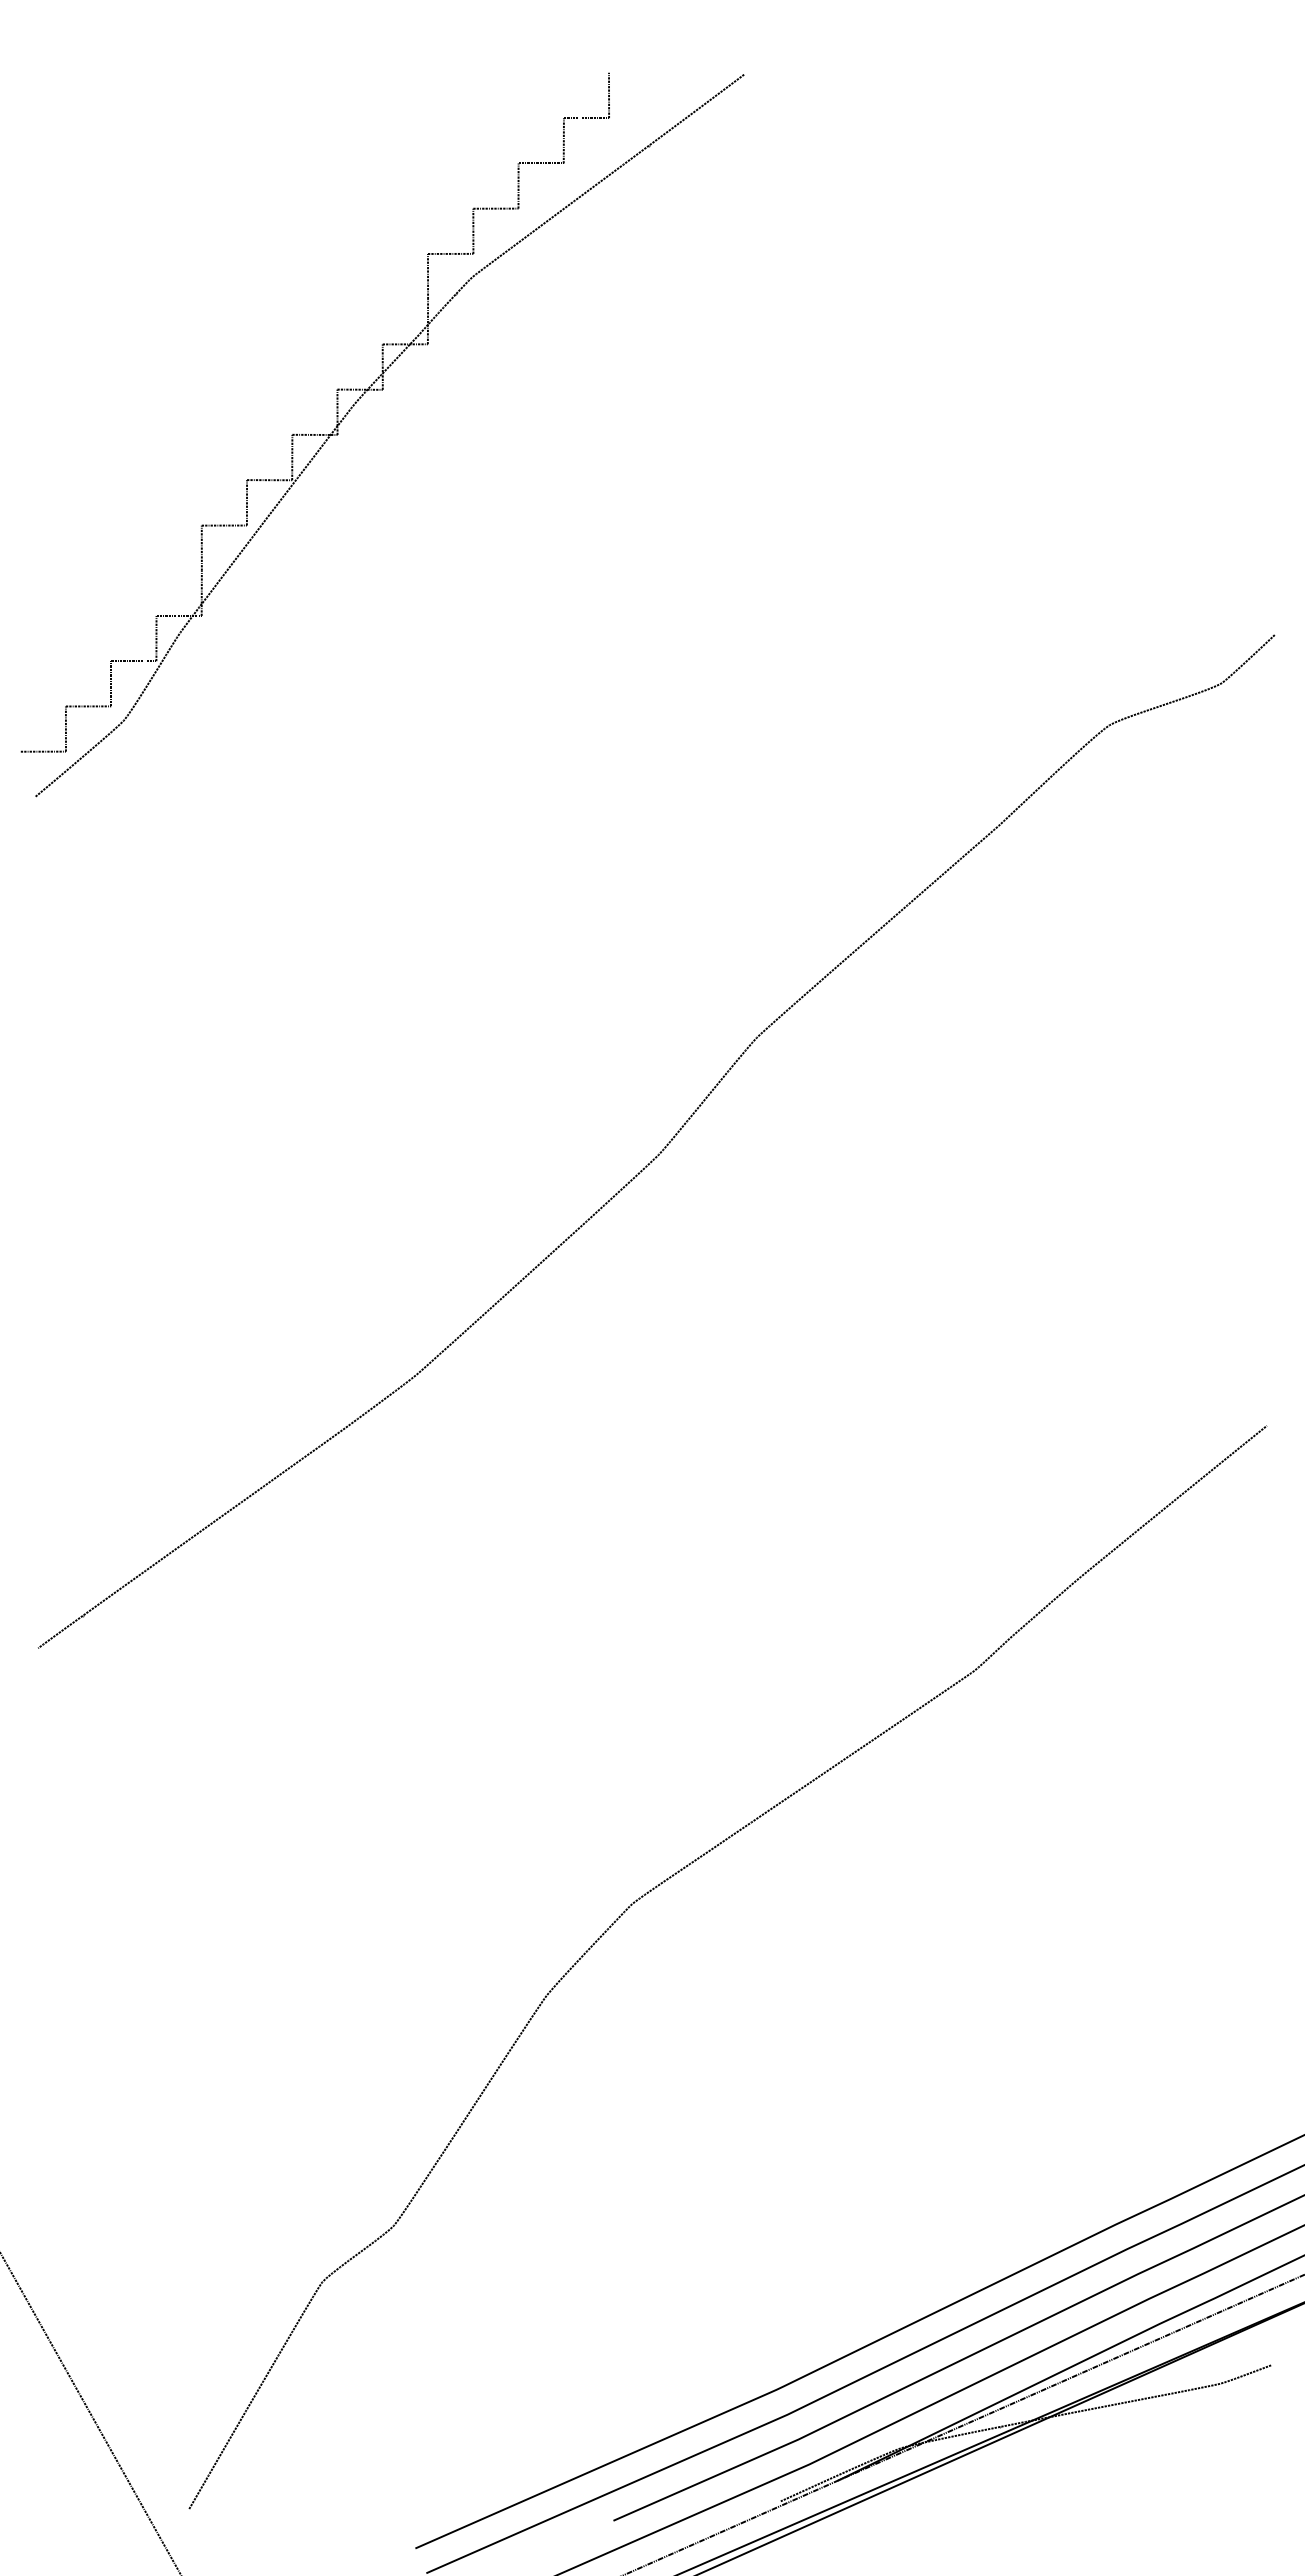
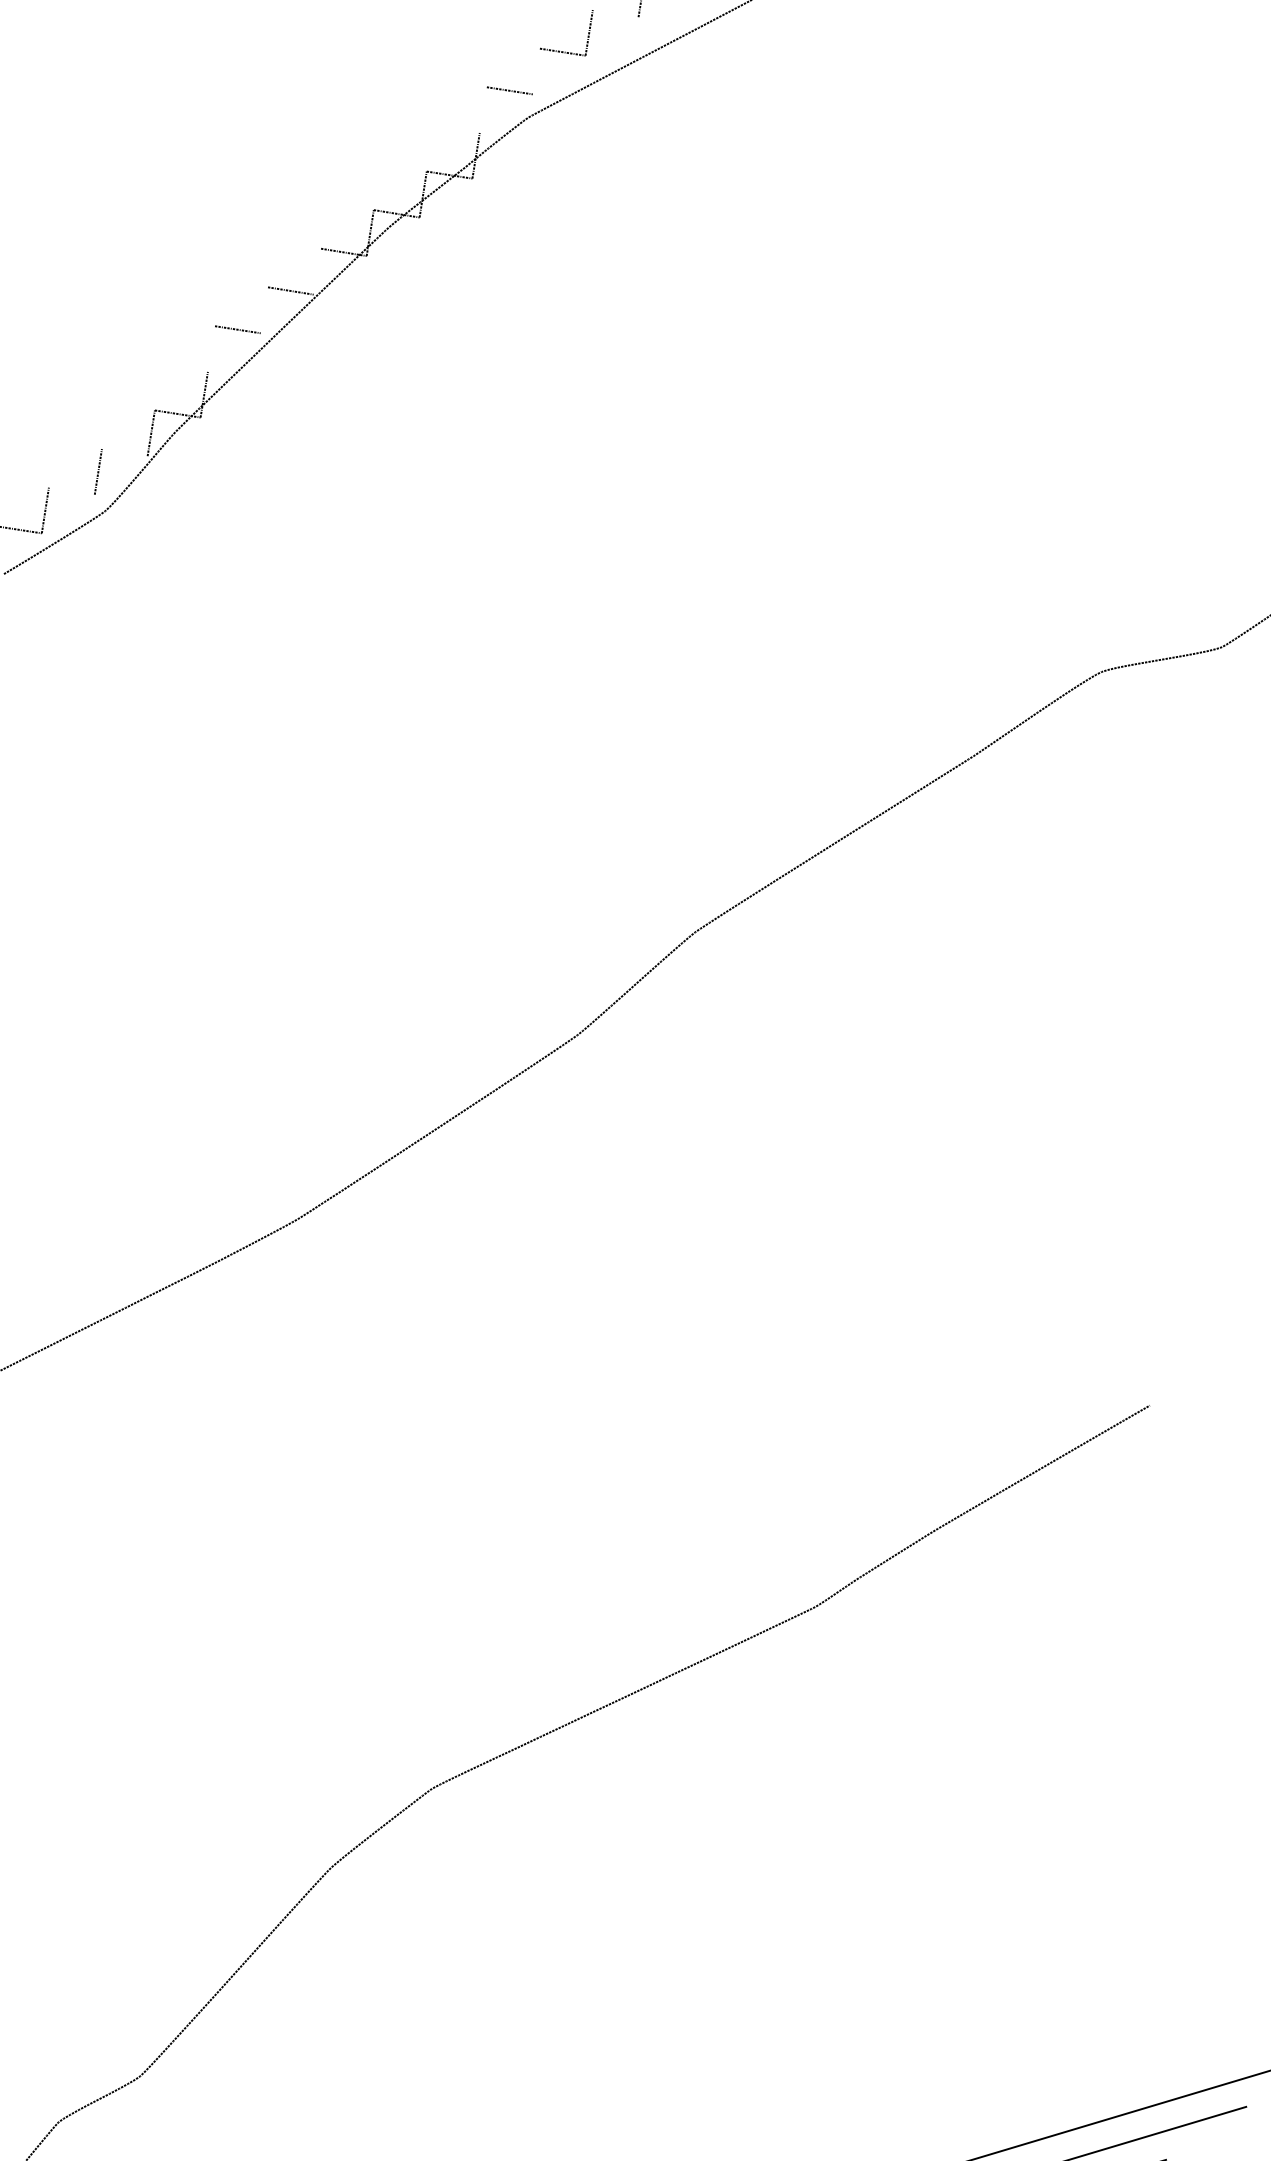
line: (540, 163) -> (615, 13), removed
line: (473, 230) -> (536, 70), removed
line: (427, 276) -> (482, 109), removed
line: (292, 457) -> (317, 271), removed
line: (246, 502) -> (263, 309), removed
line: (201, 547) -> (211, 348), removed
line: (133, 661) -> (124, 452), removed
line: (88, 706) -> (71, 491), removed

